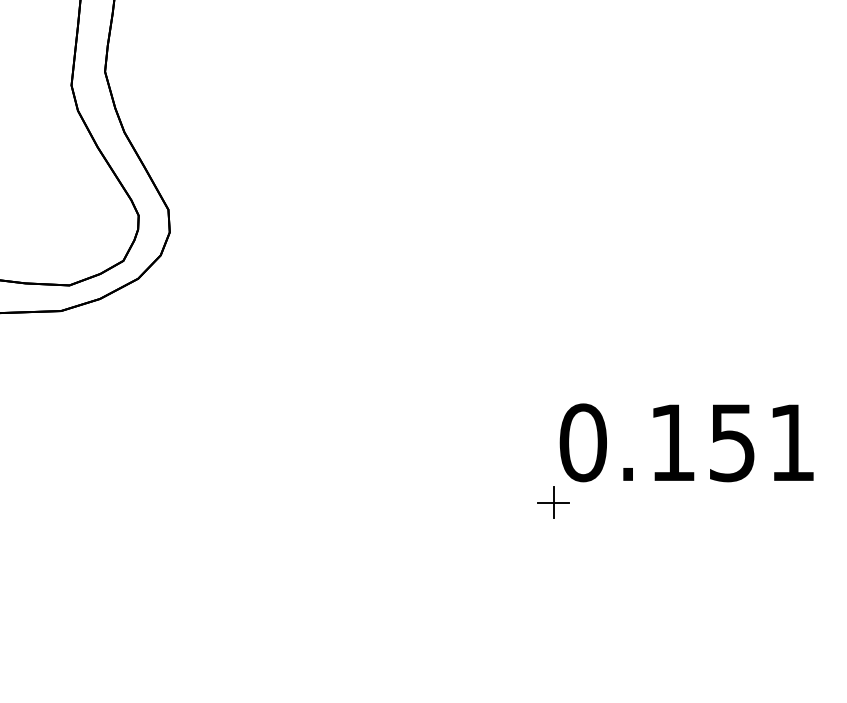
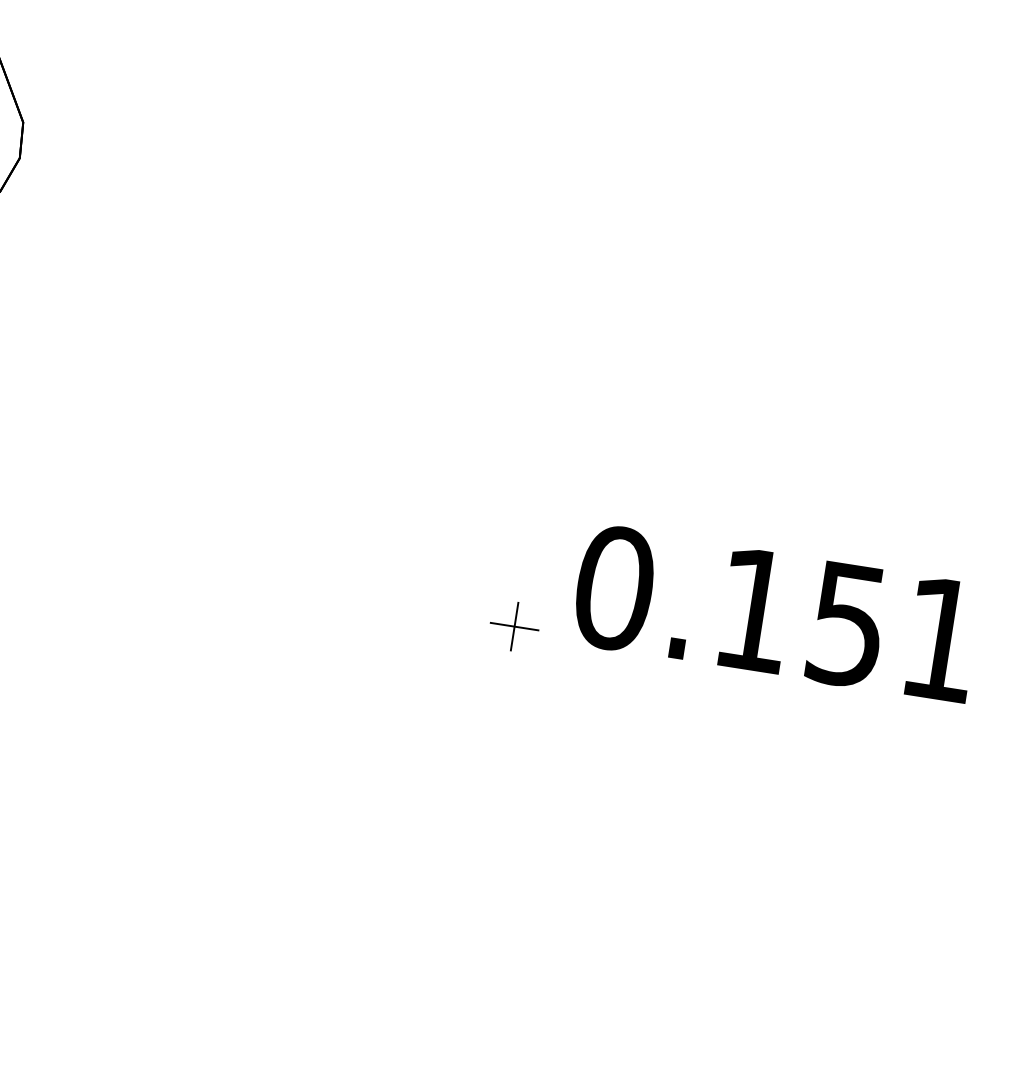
part: (553, 502) -> (514, 626), moved

